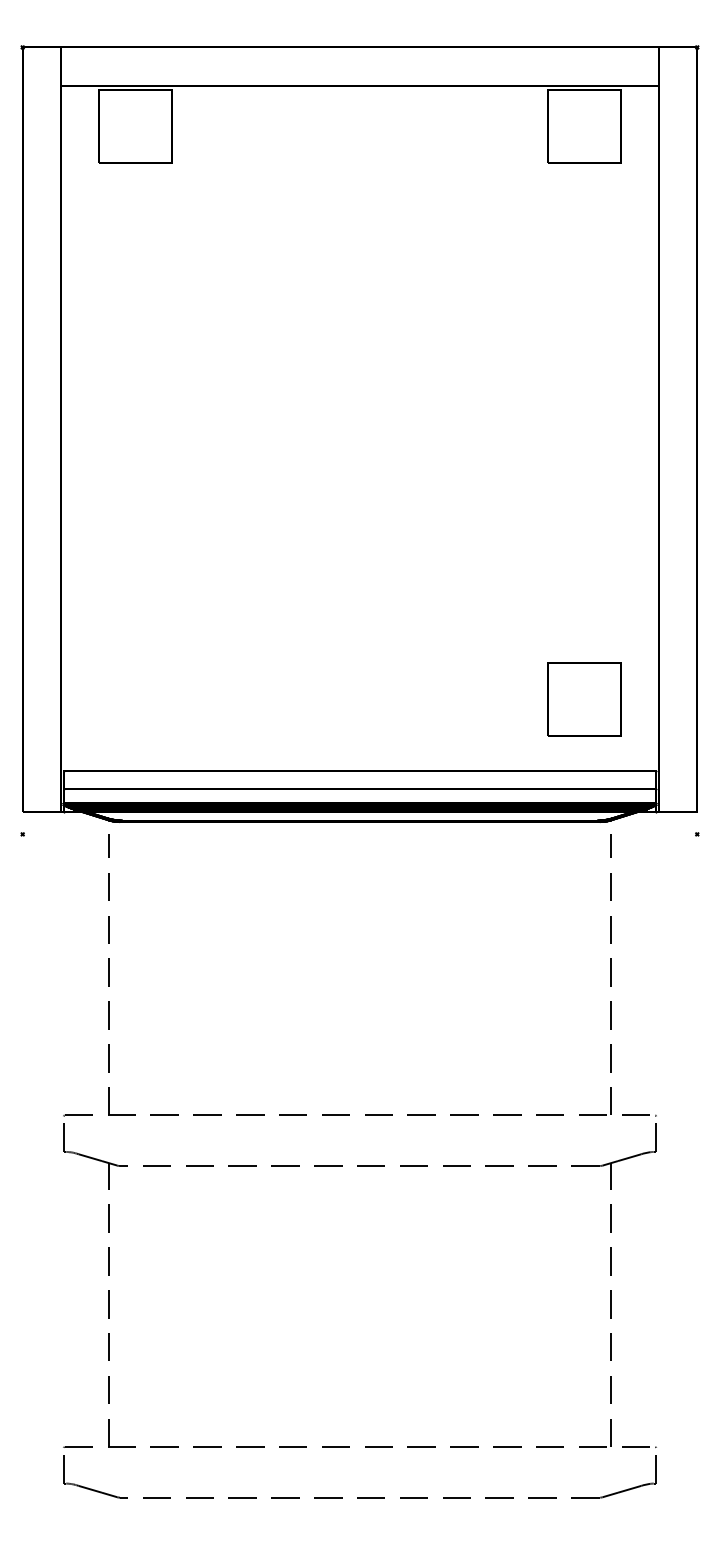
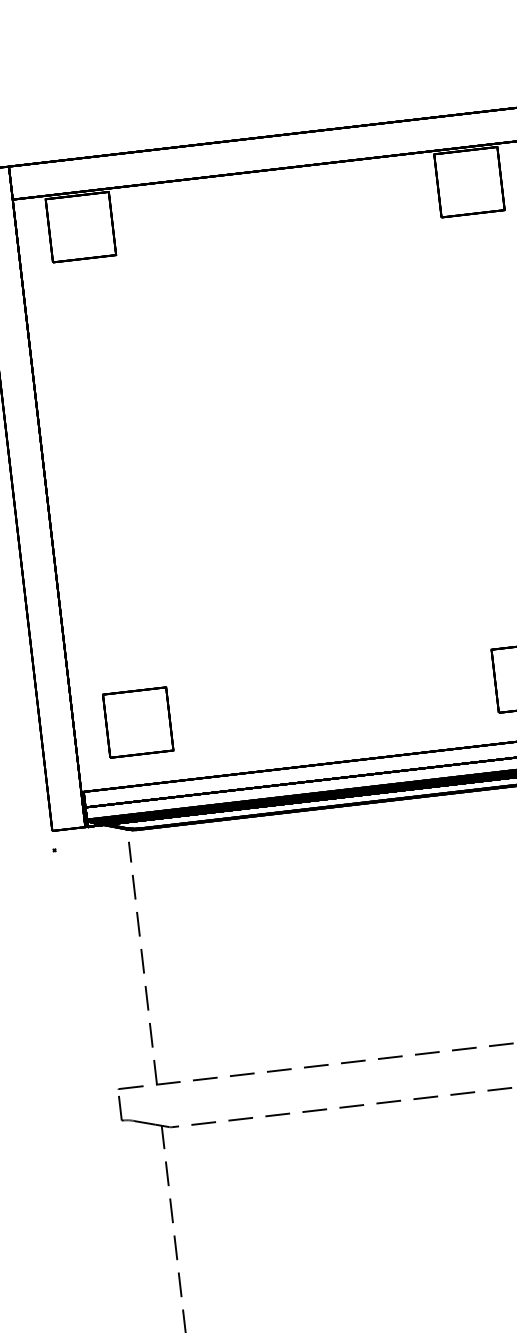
part: (135, 699) -> (138, 722), added

